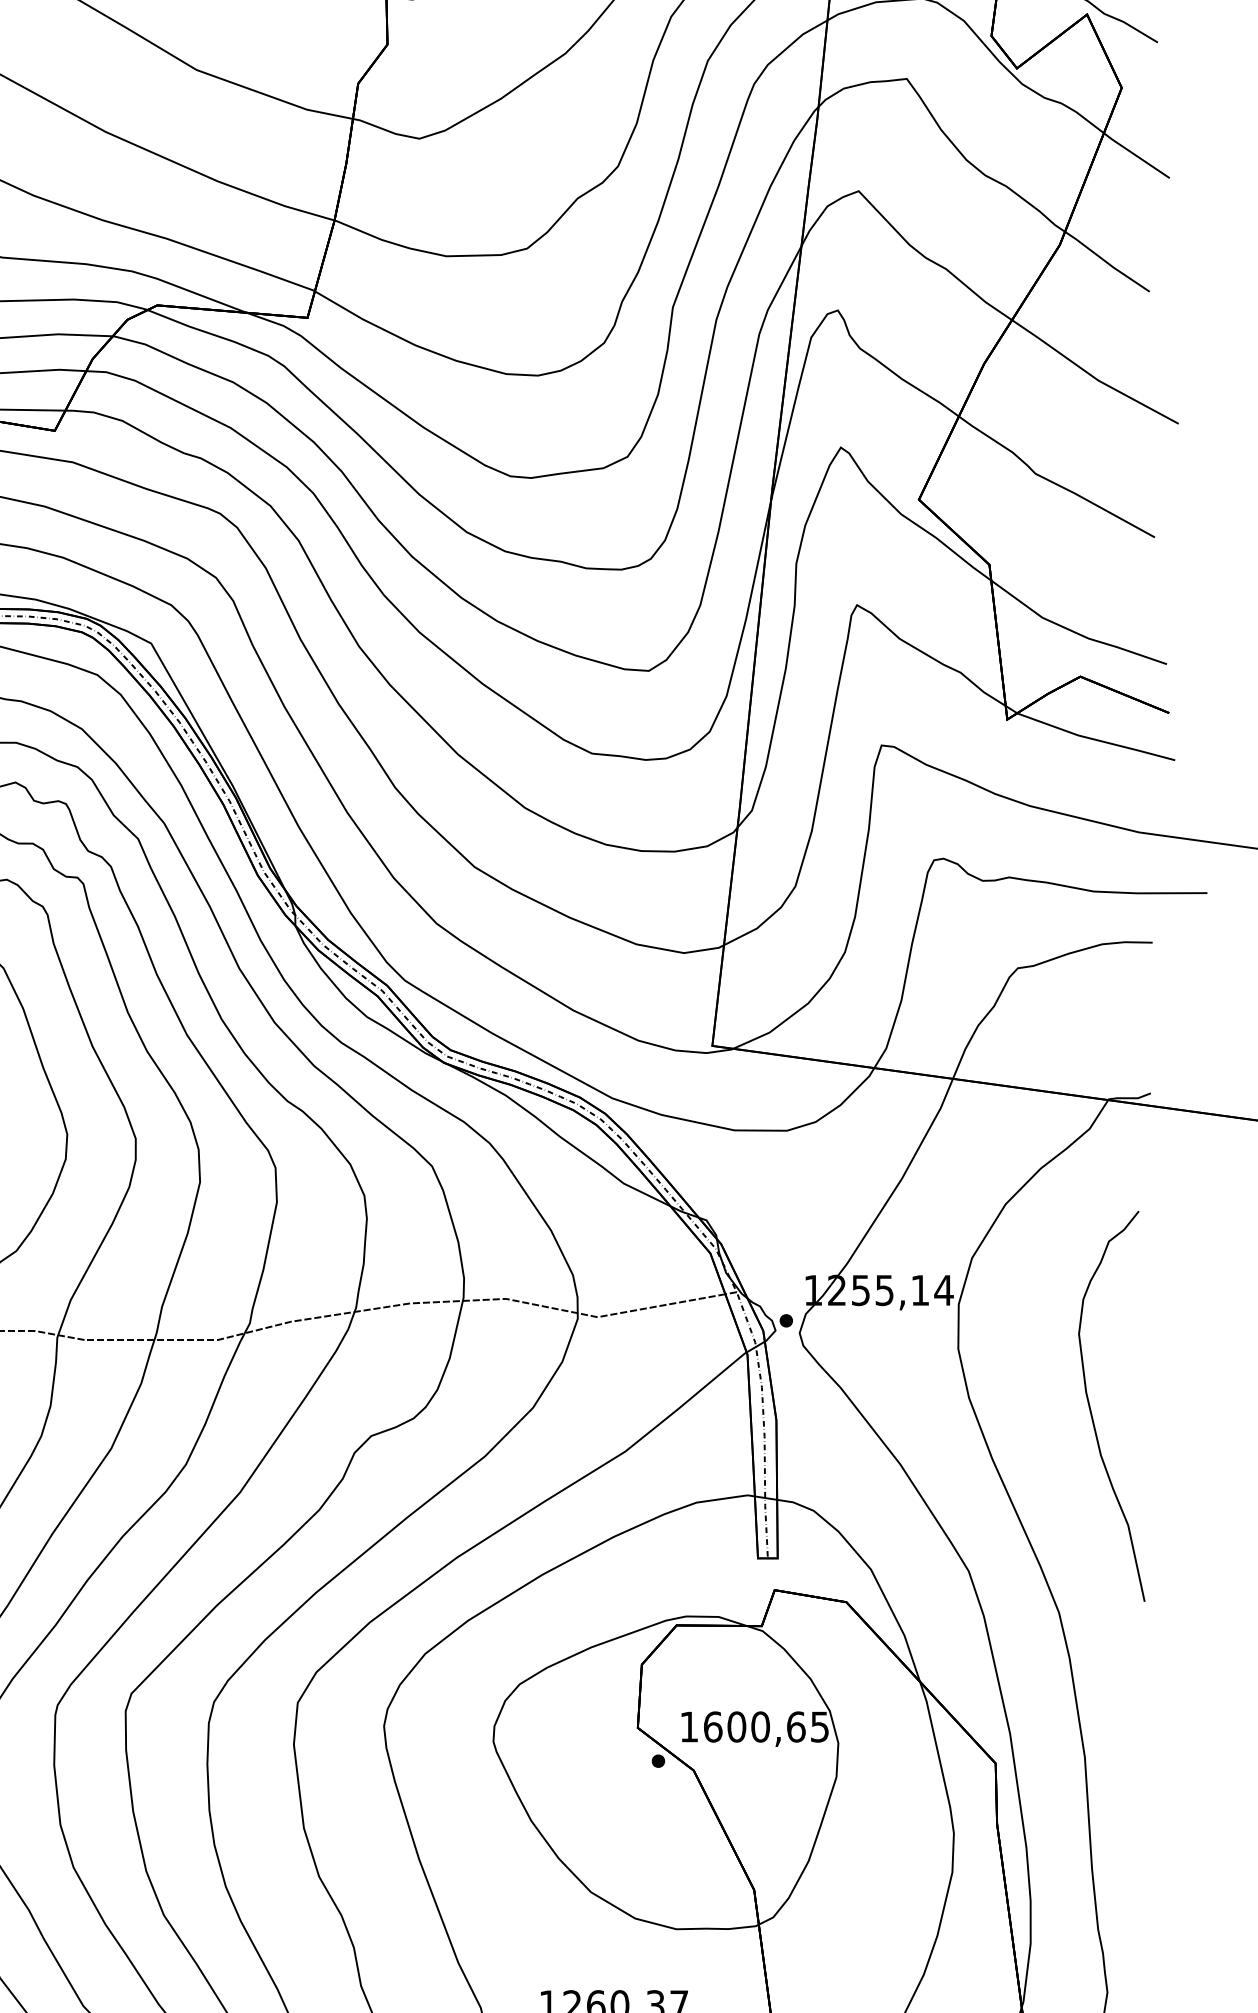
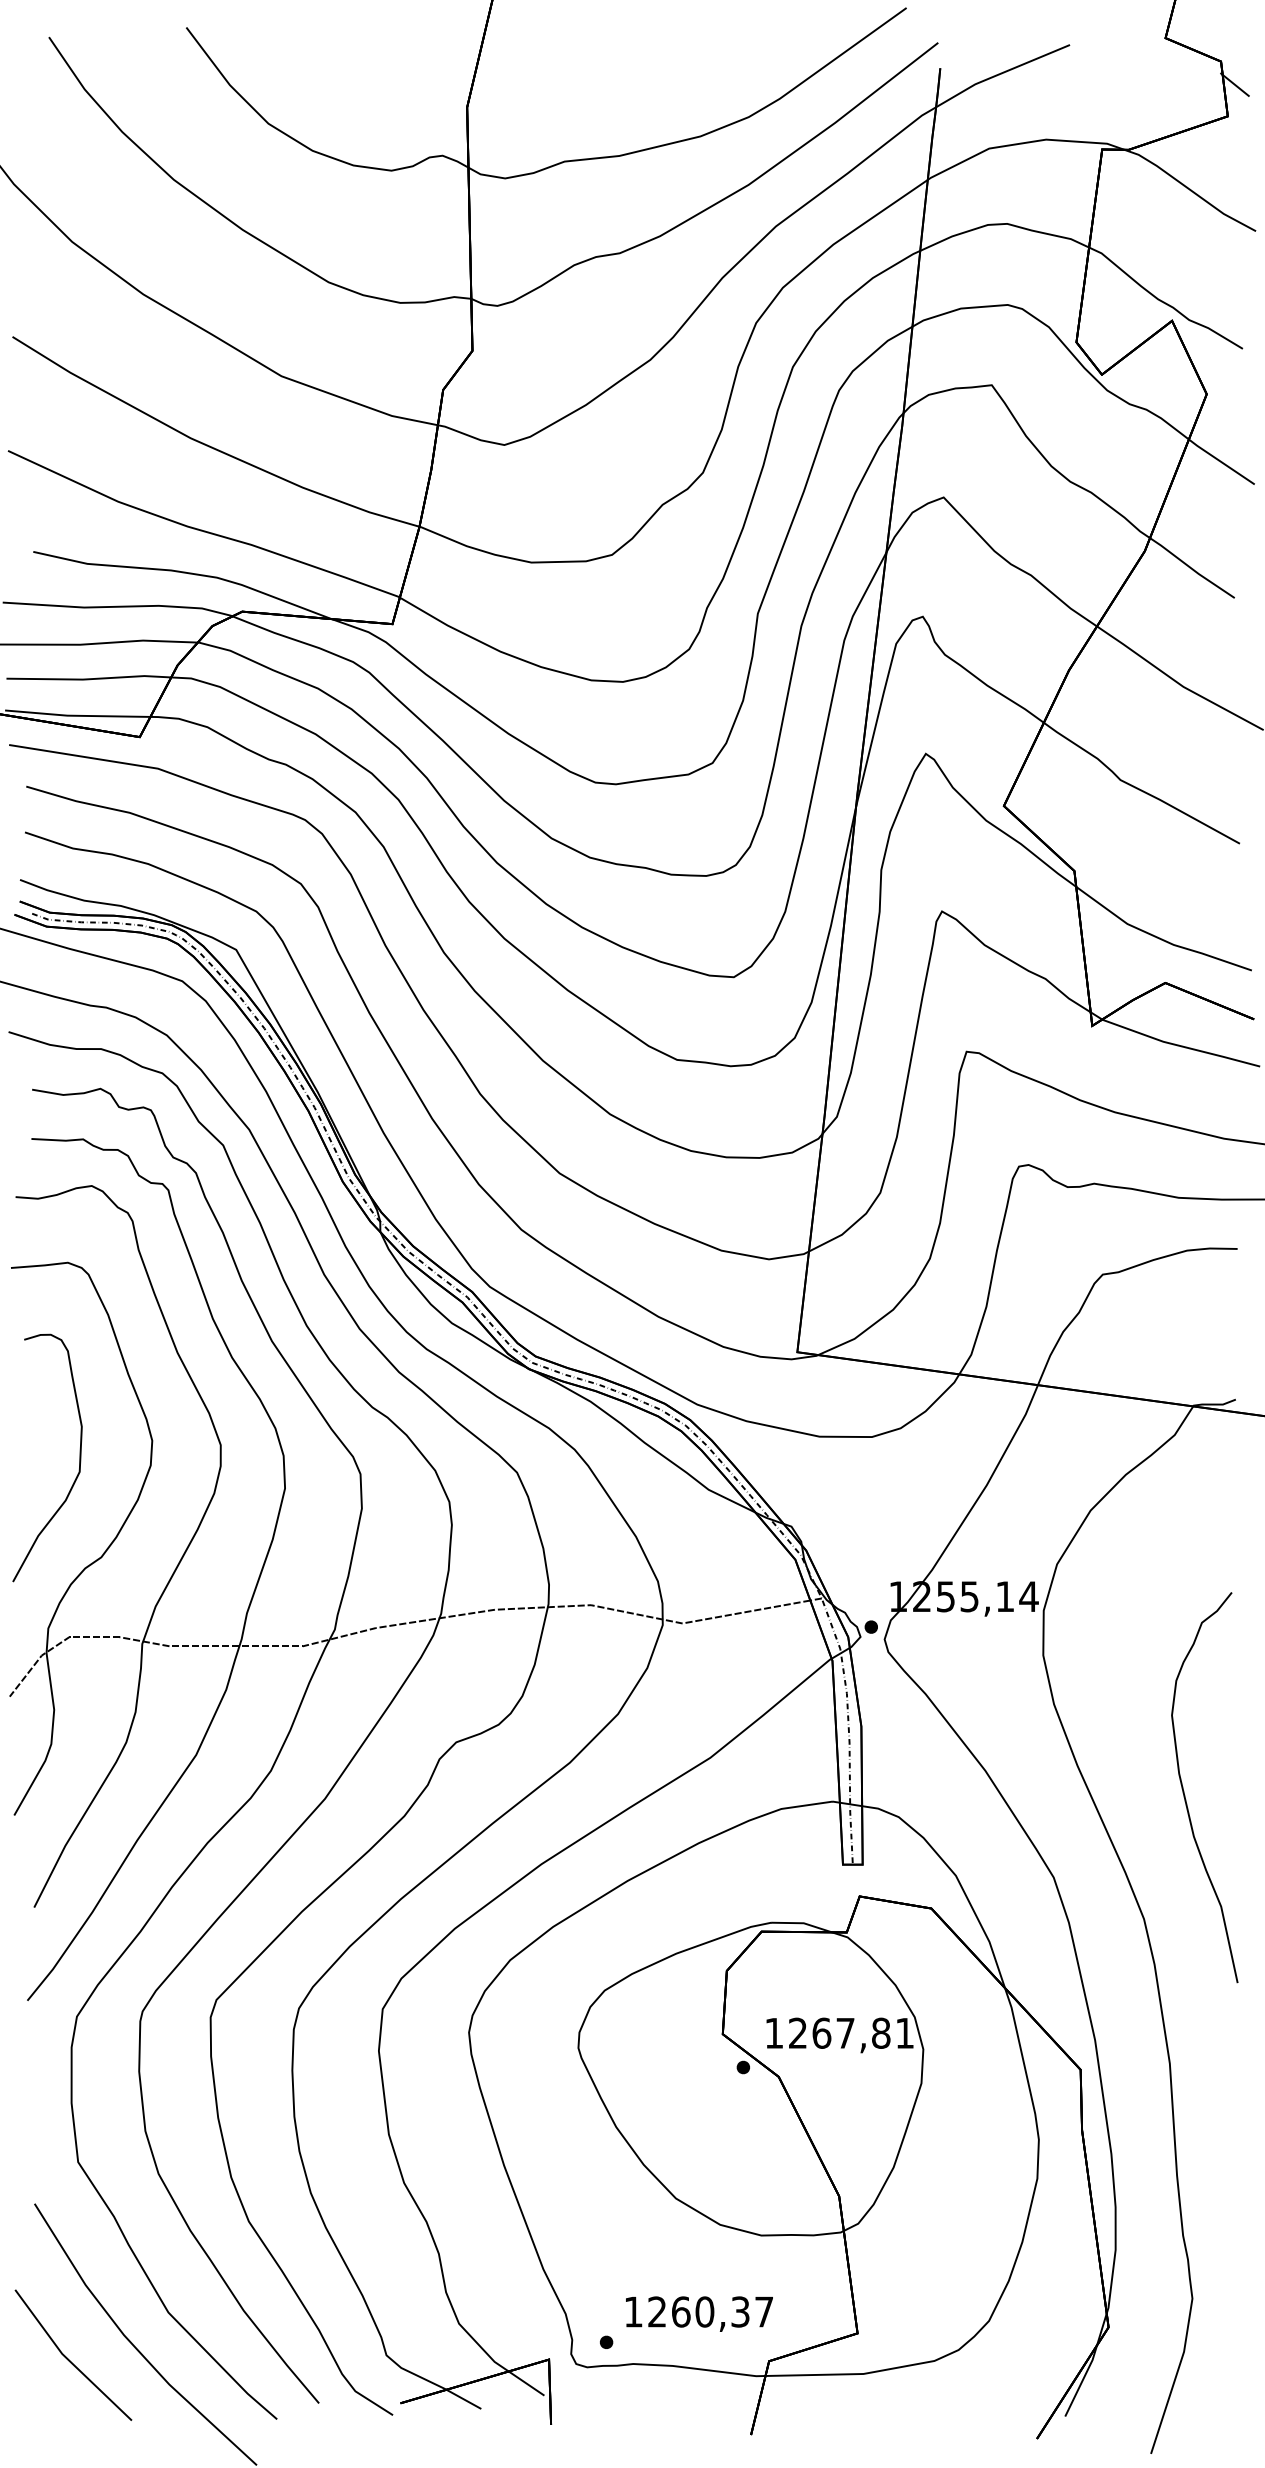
curve: (1091, 1410) -> (1184, 1791), moved
text: (765, 1726) -> (850, 2032), 1600,65 -> 1267,81

